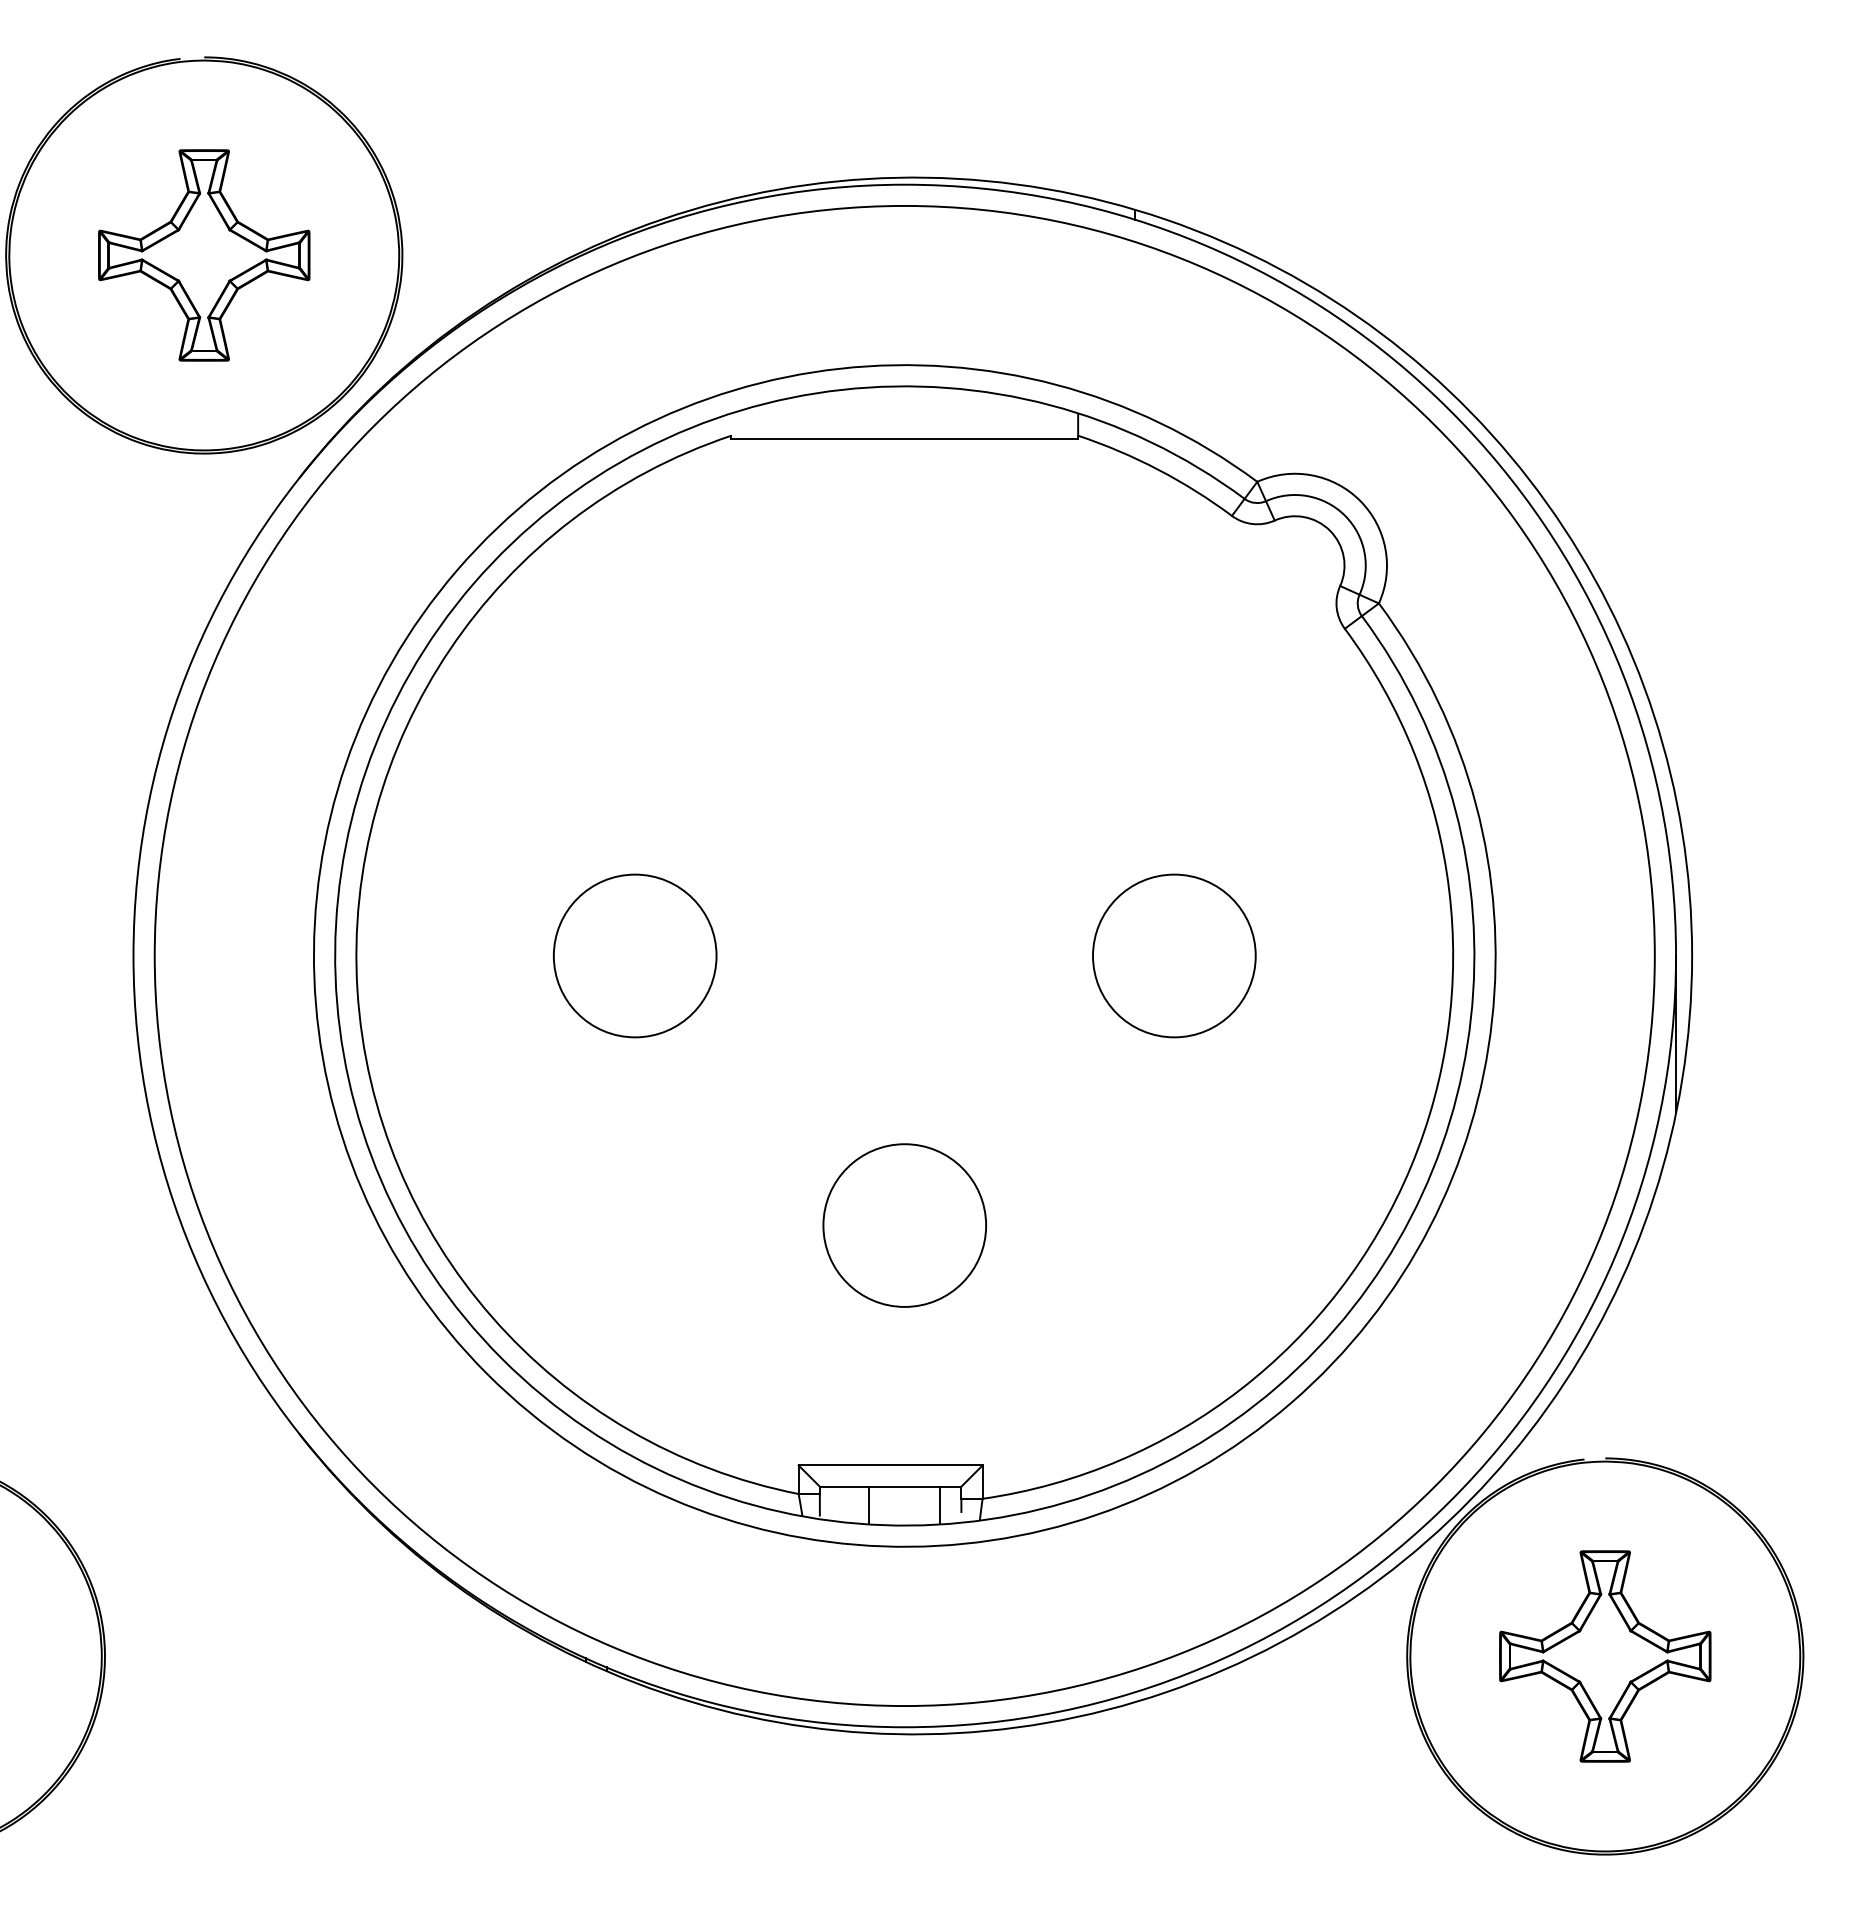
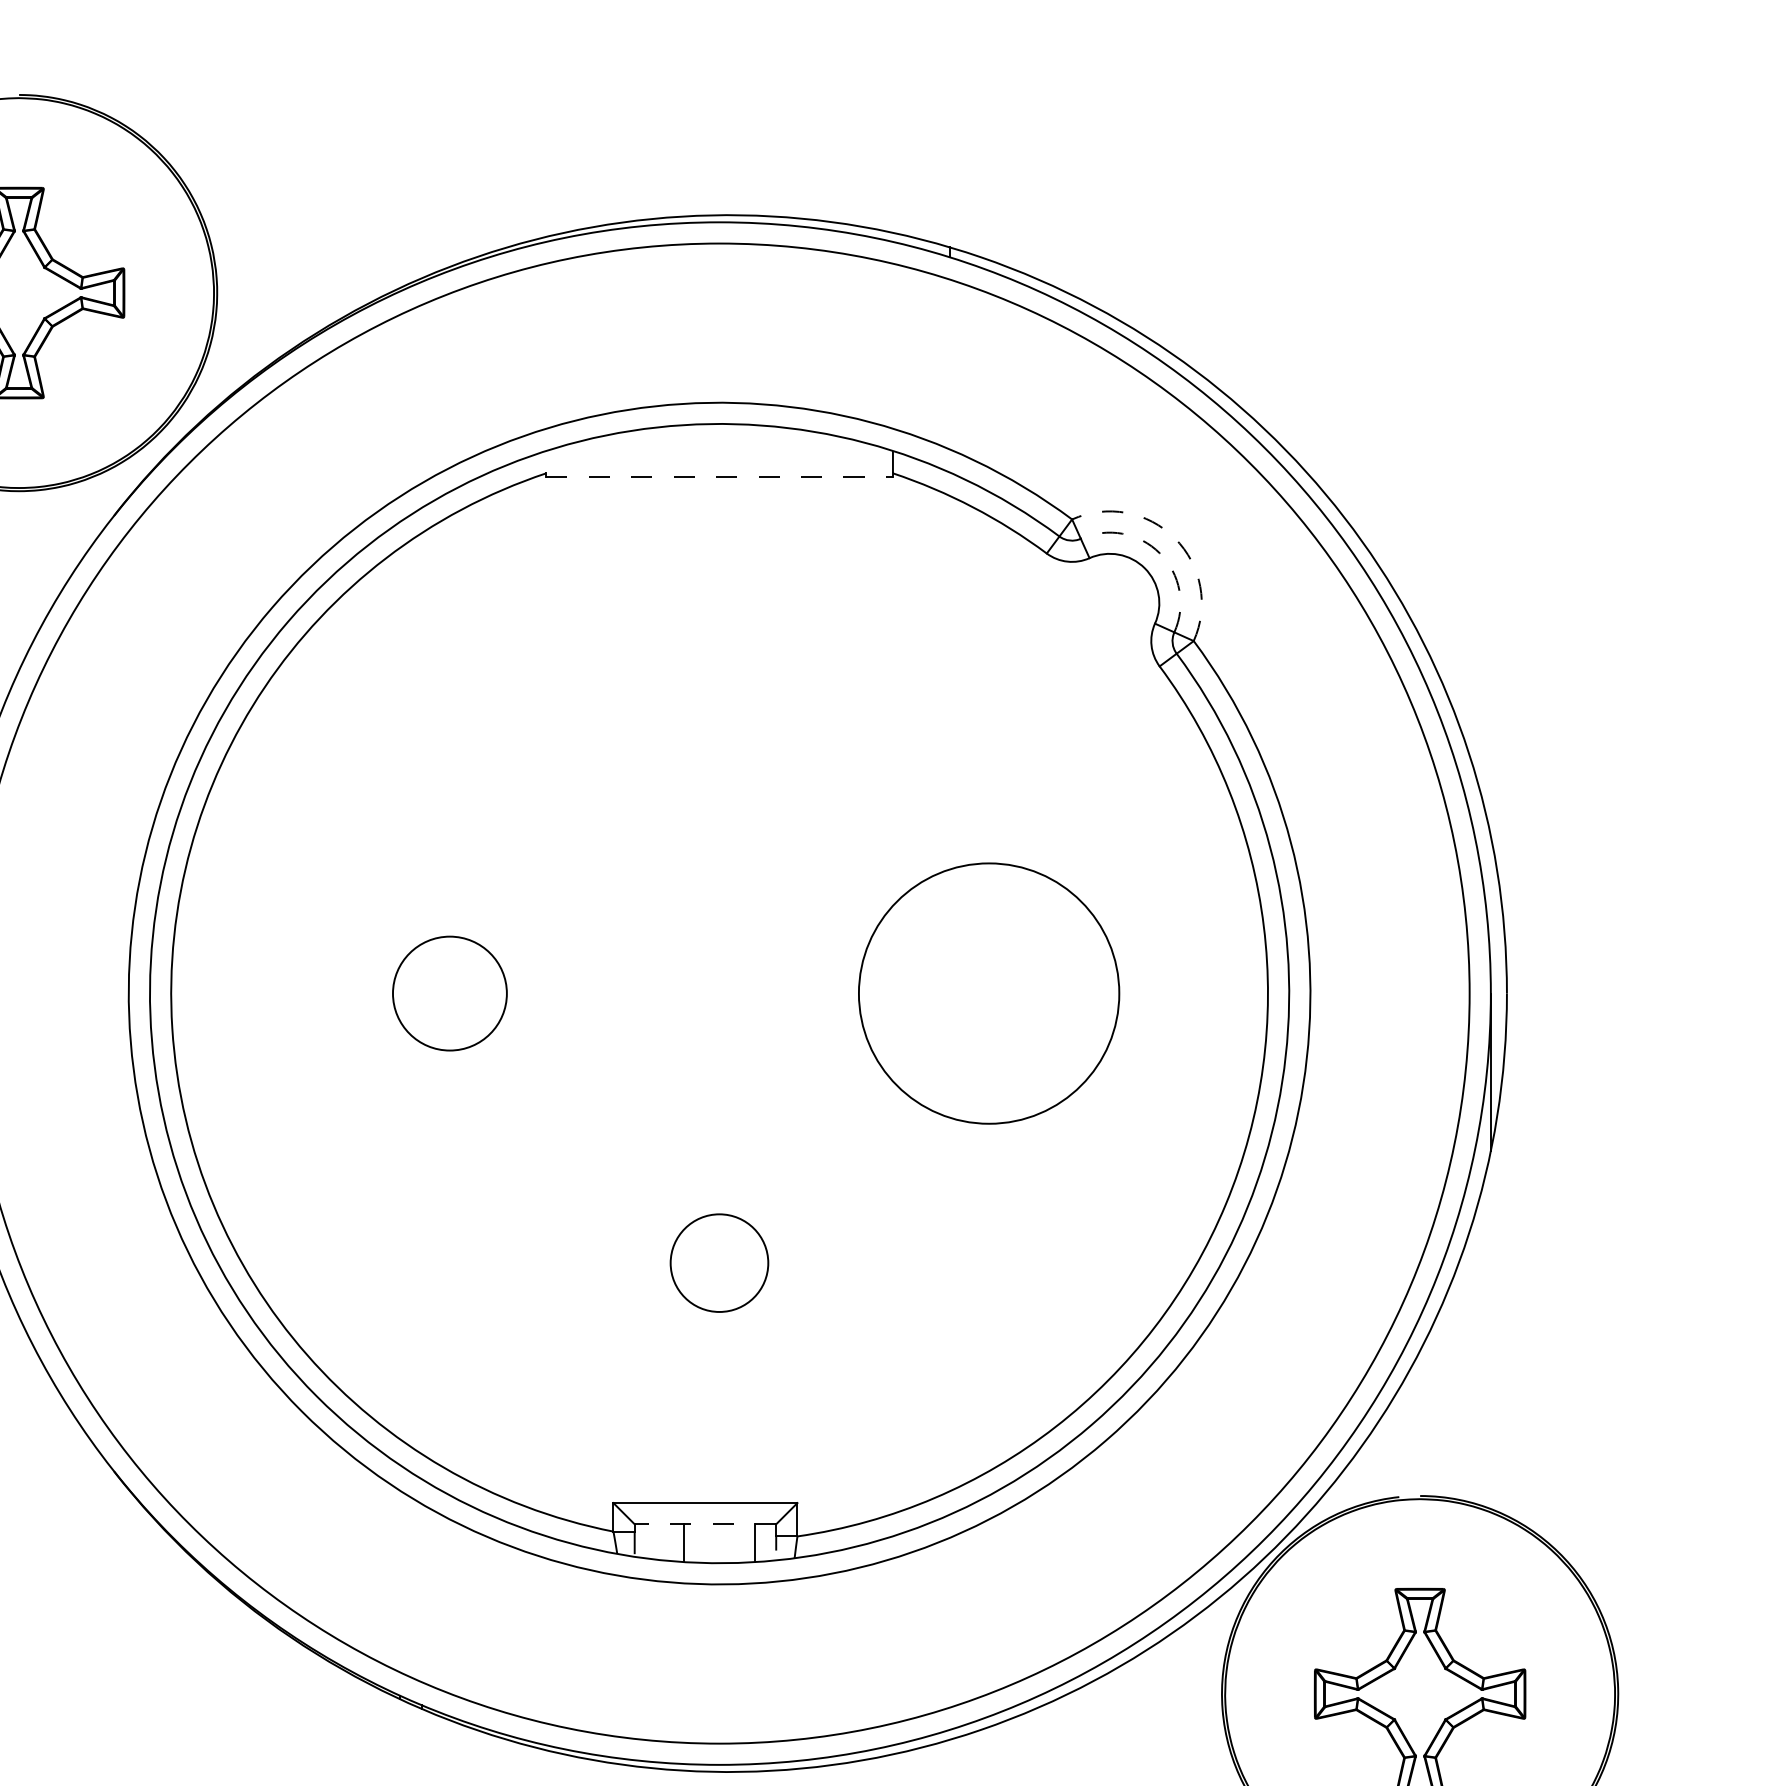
line: (905, 439) -> (720, 477), solid -> dashed
arc: (1360, 500) -> (1175, 538), solid -> dashed
arc: (1345, 515) -> (1160, 553), solid -> dashed
circle: (634, 955) -> (449, 993), size x0.7
circle: (1174, 955) -> (989, 993), size x1.6
circle: (904, 1225) -> (719, 1263), size x0.6
line: (890, 1486) -> (705, 1524), solid -> dashed

